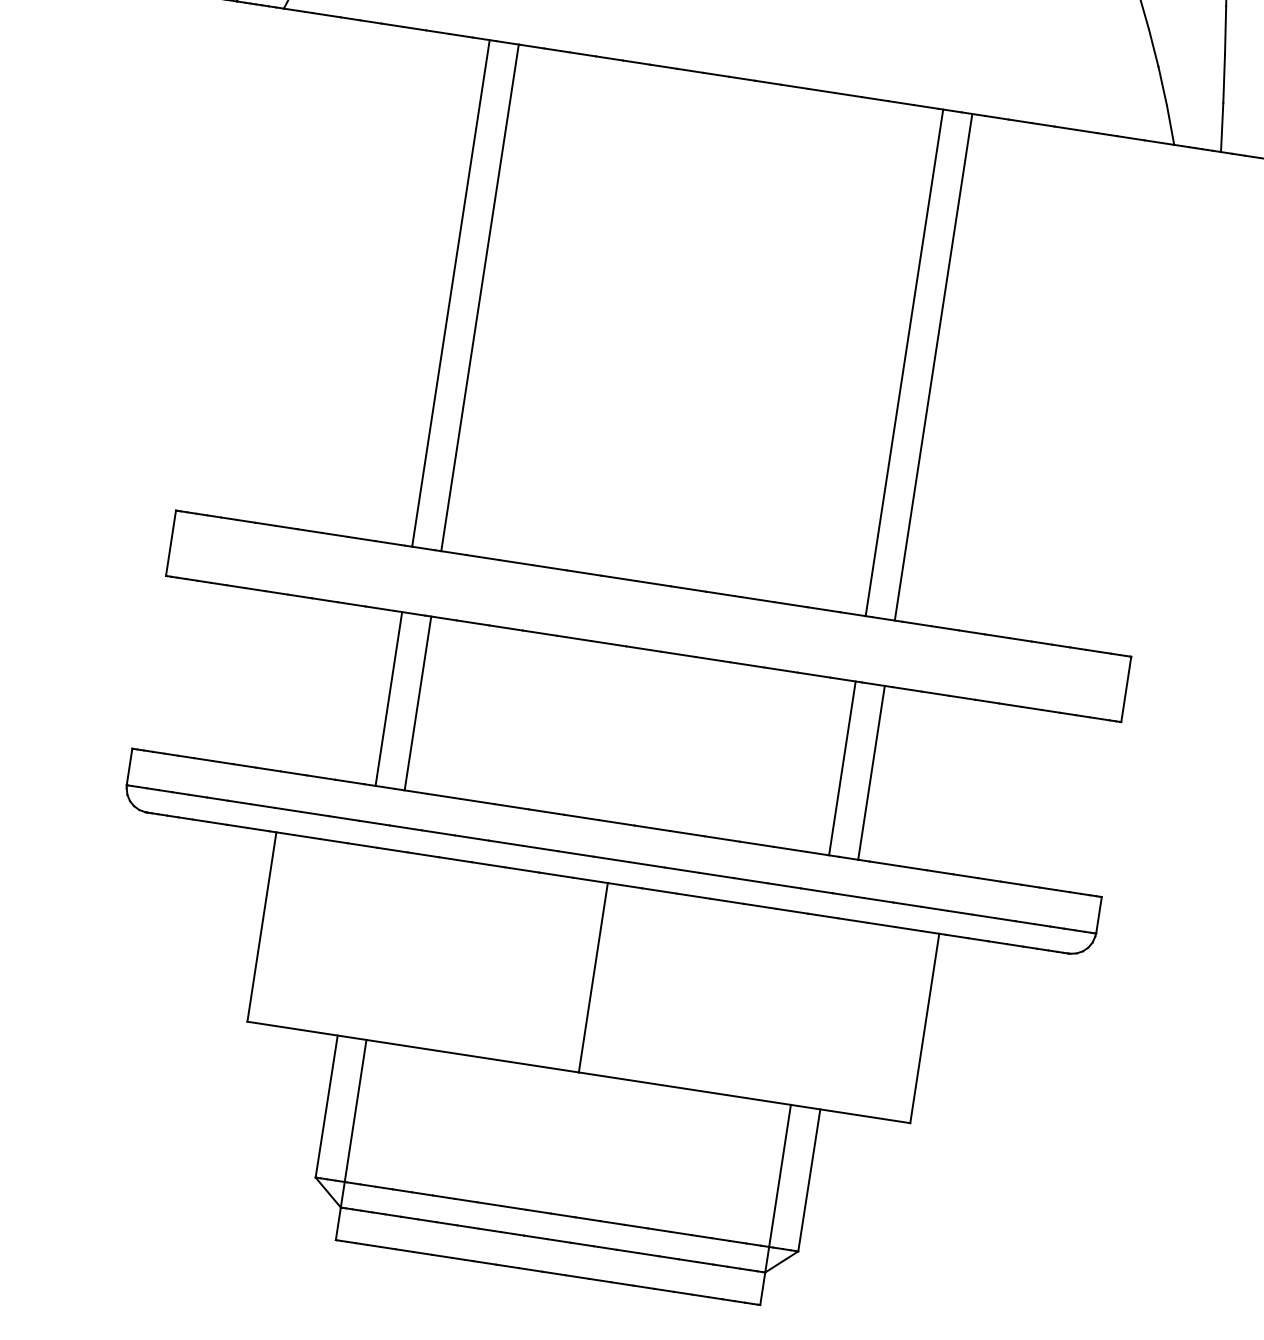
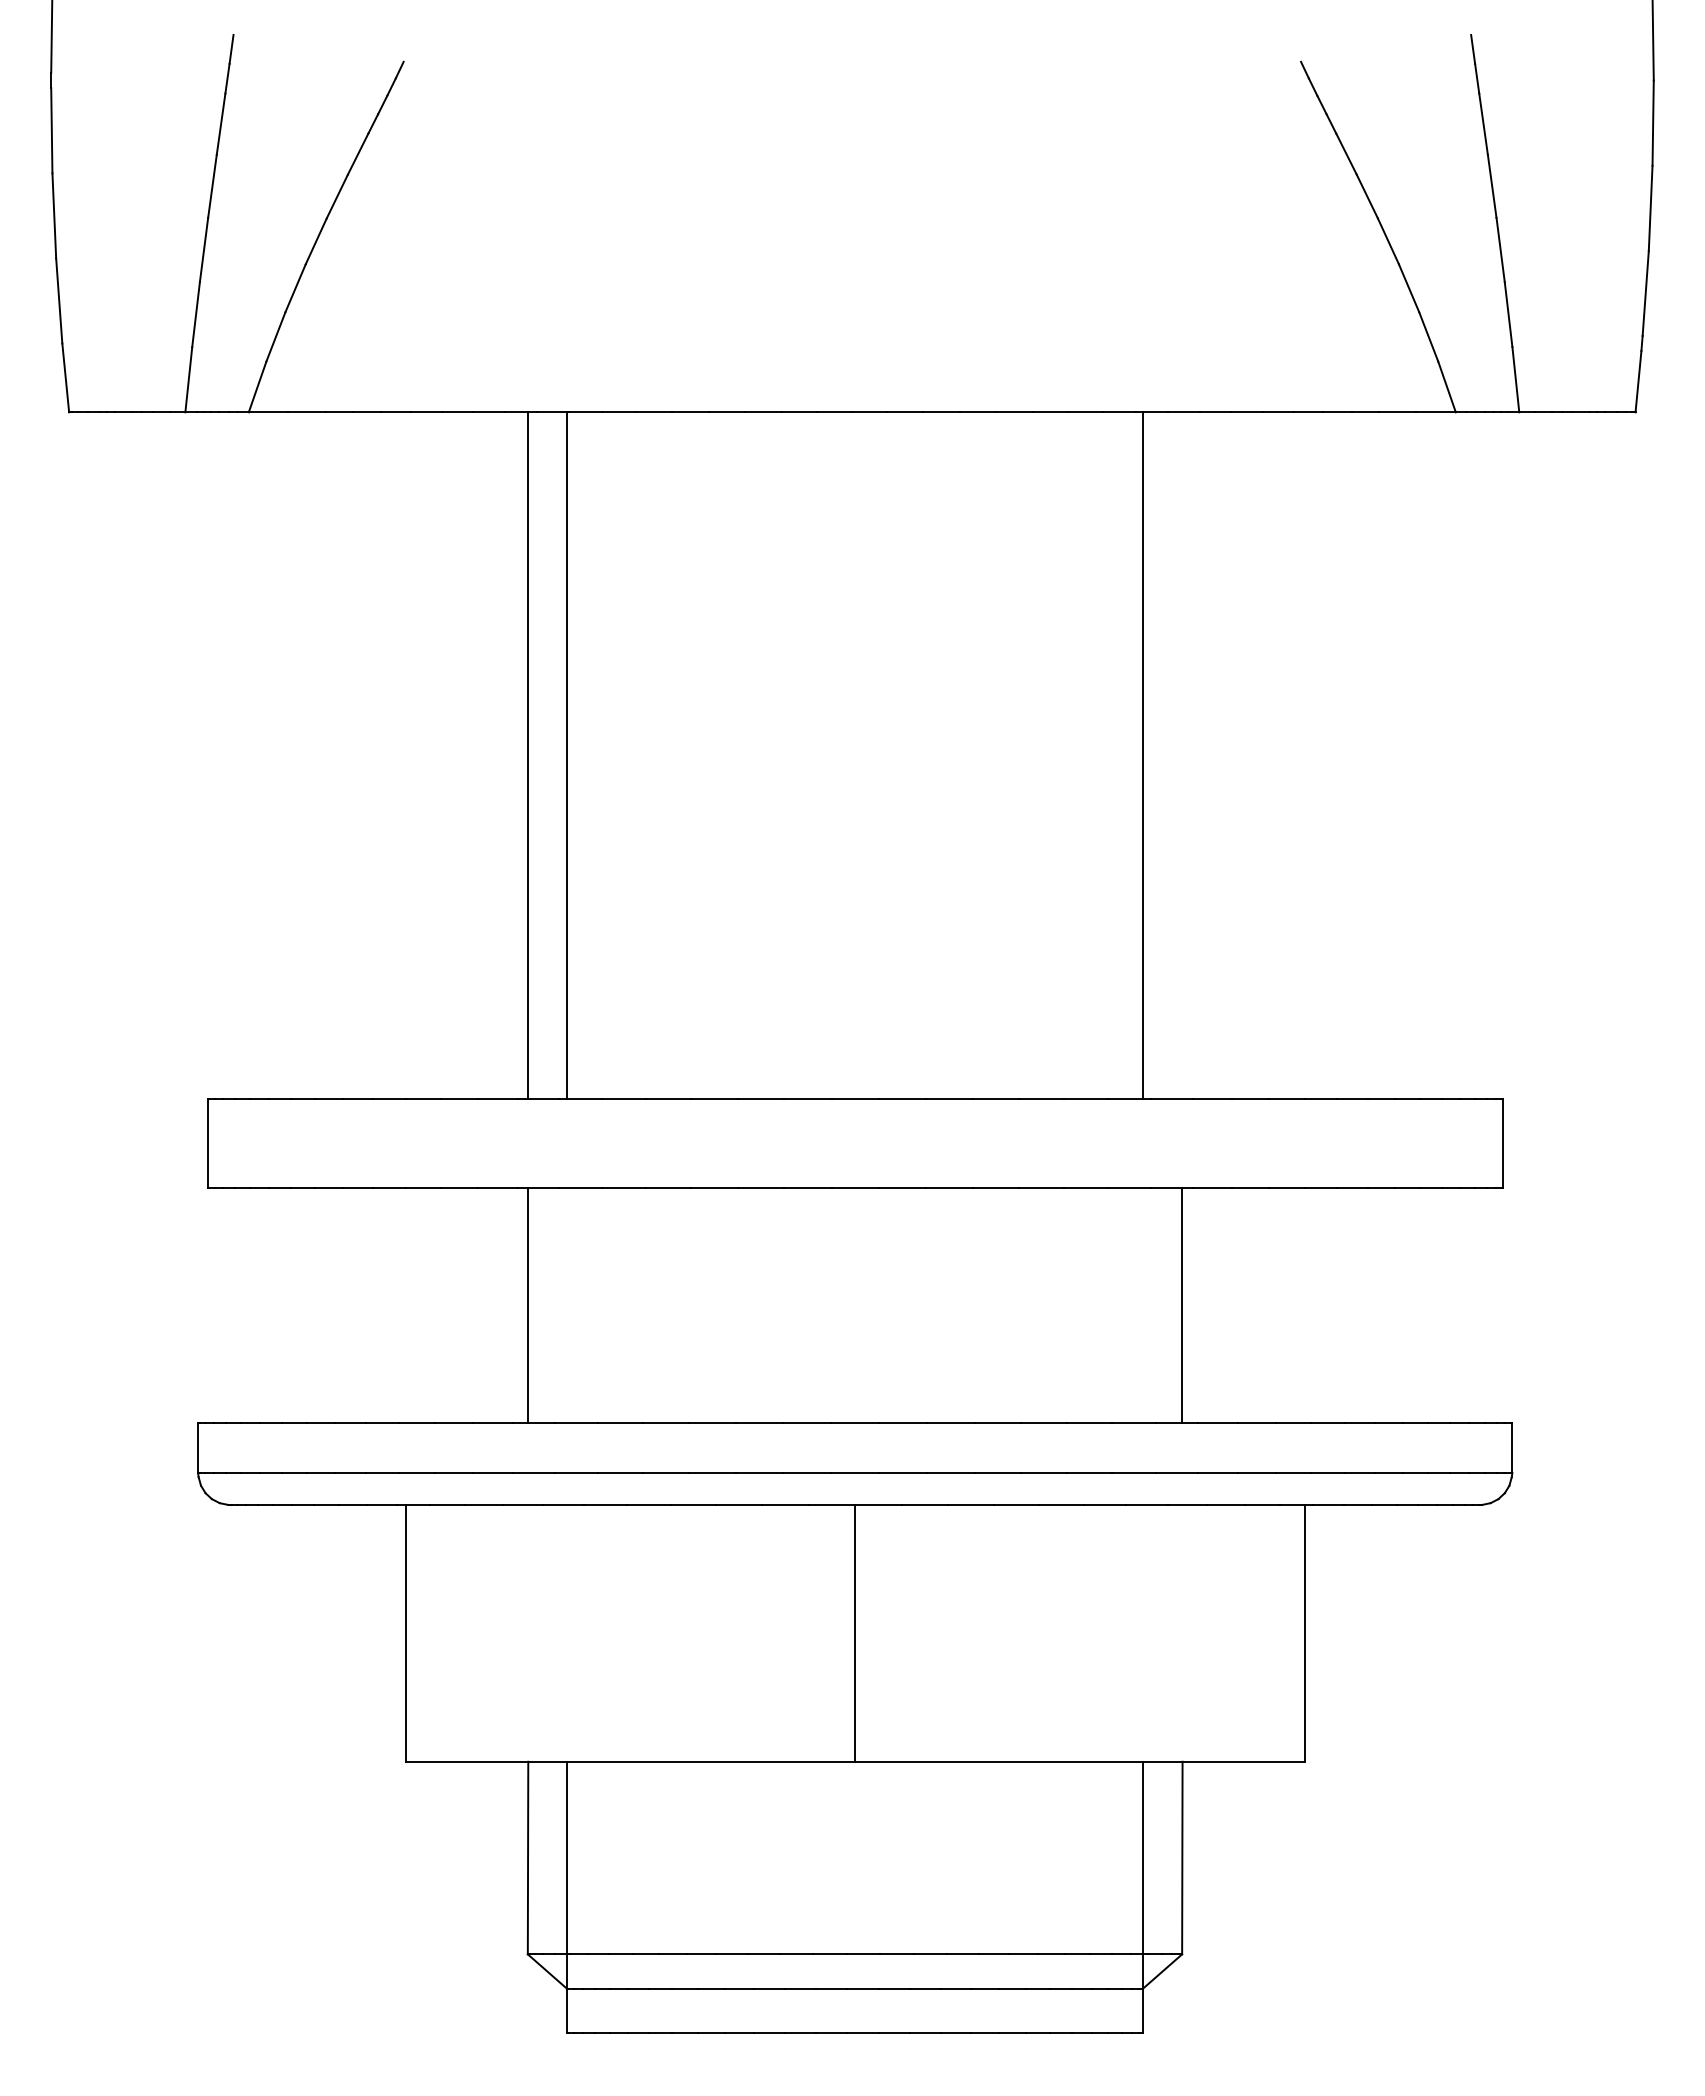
line: (933, 367) -> (1182, 755), removed
line: (418, 703) -> (567, 1305), removed
line: (842, 768) -> (1142, 1305), removed

